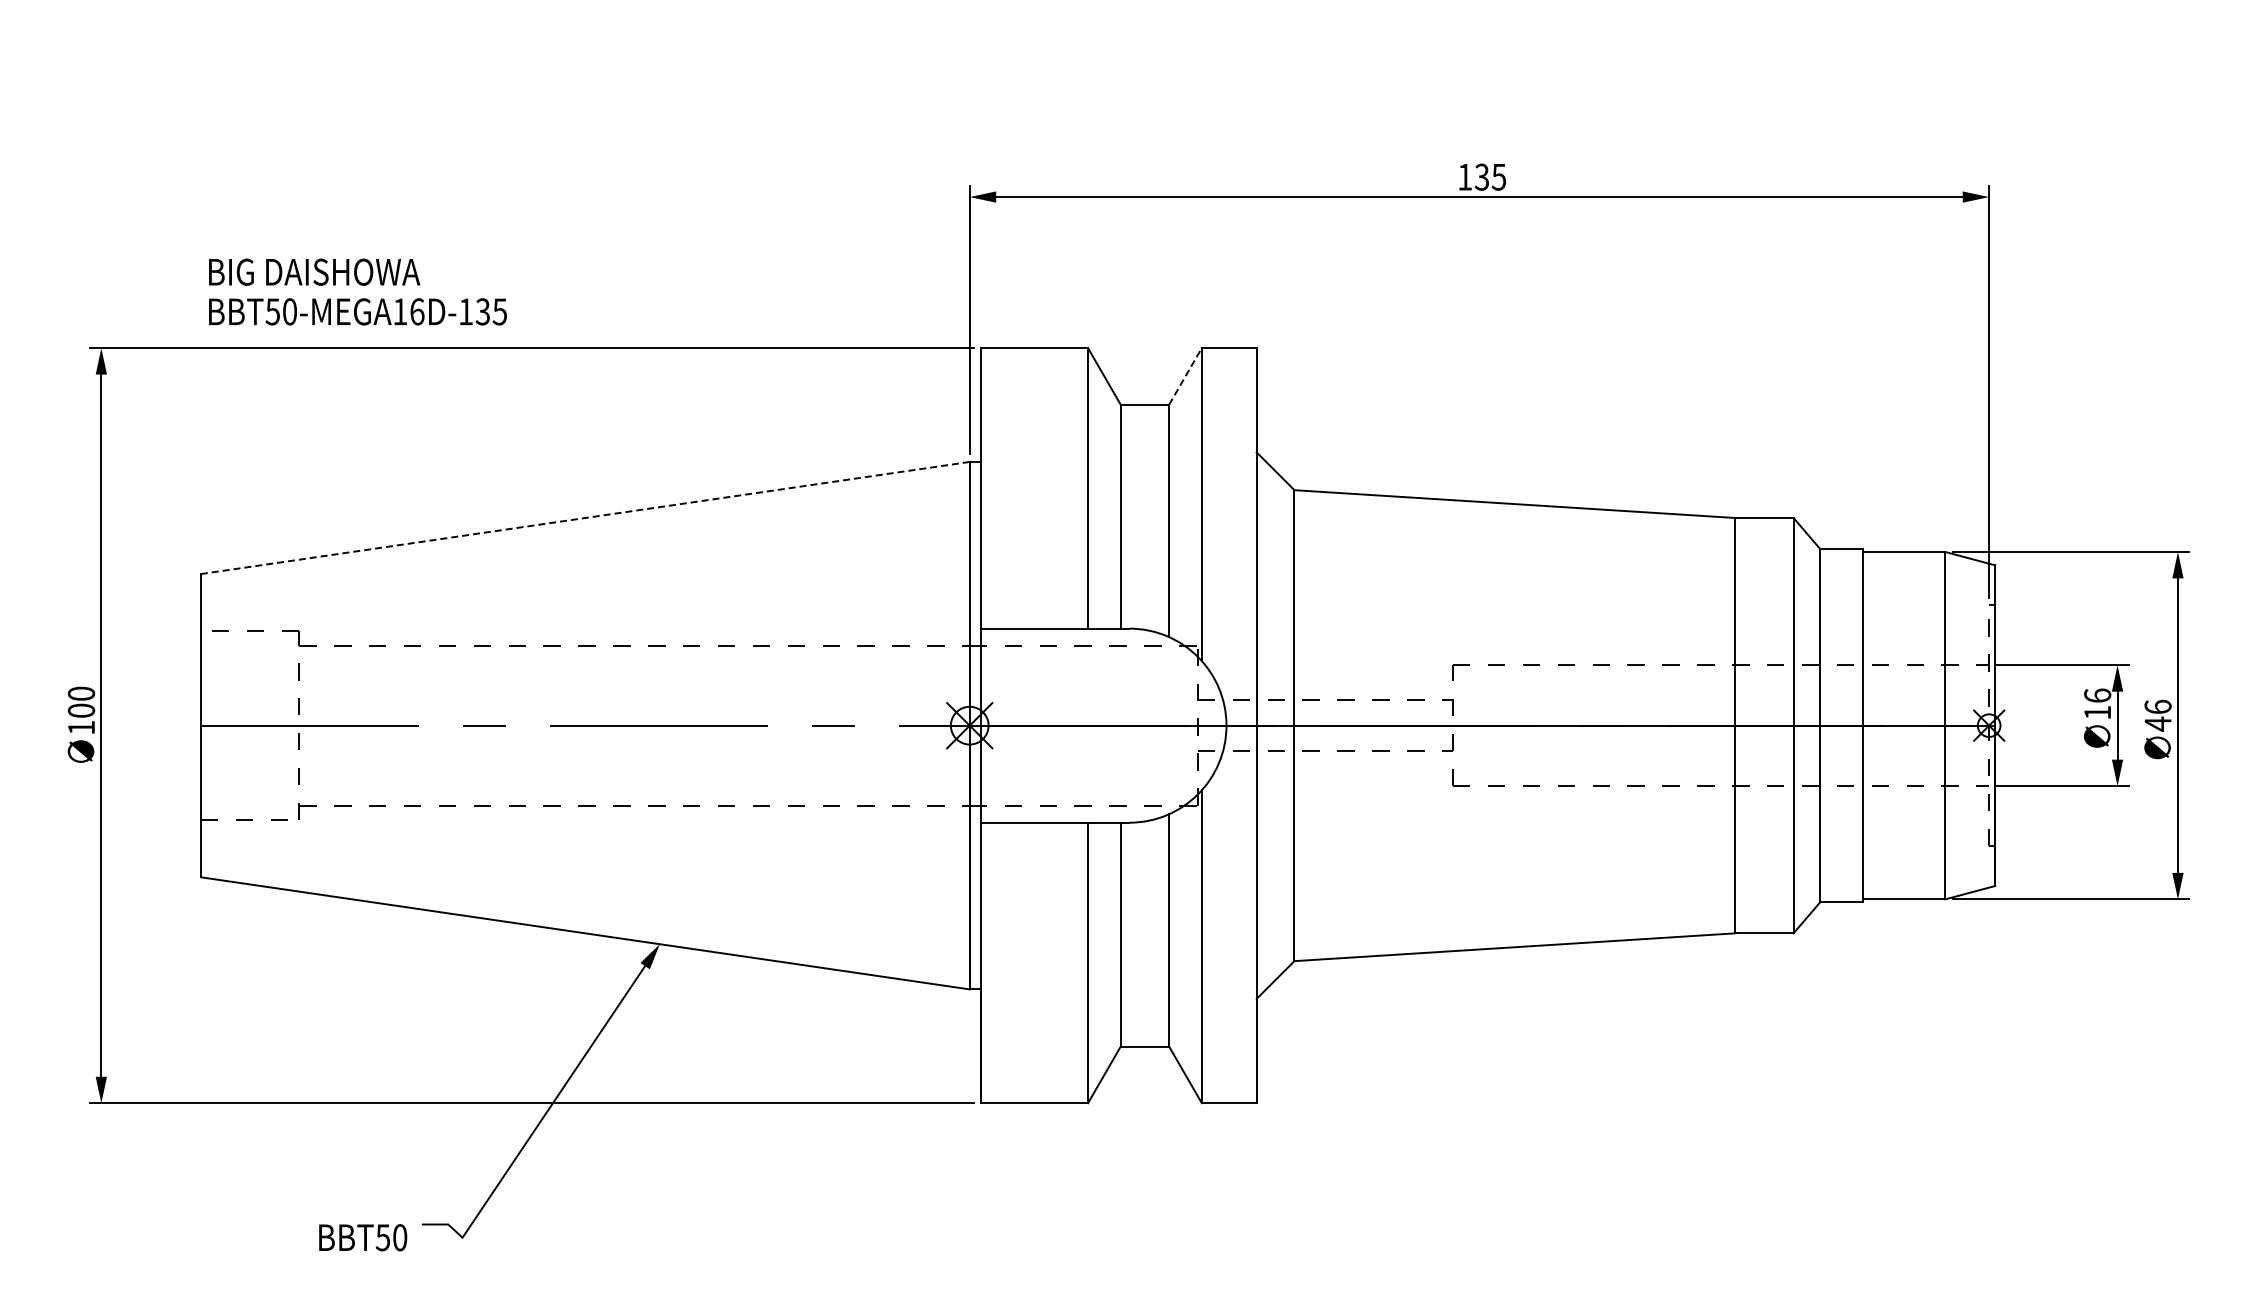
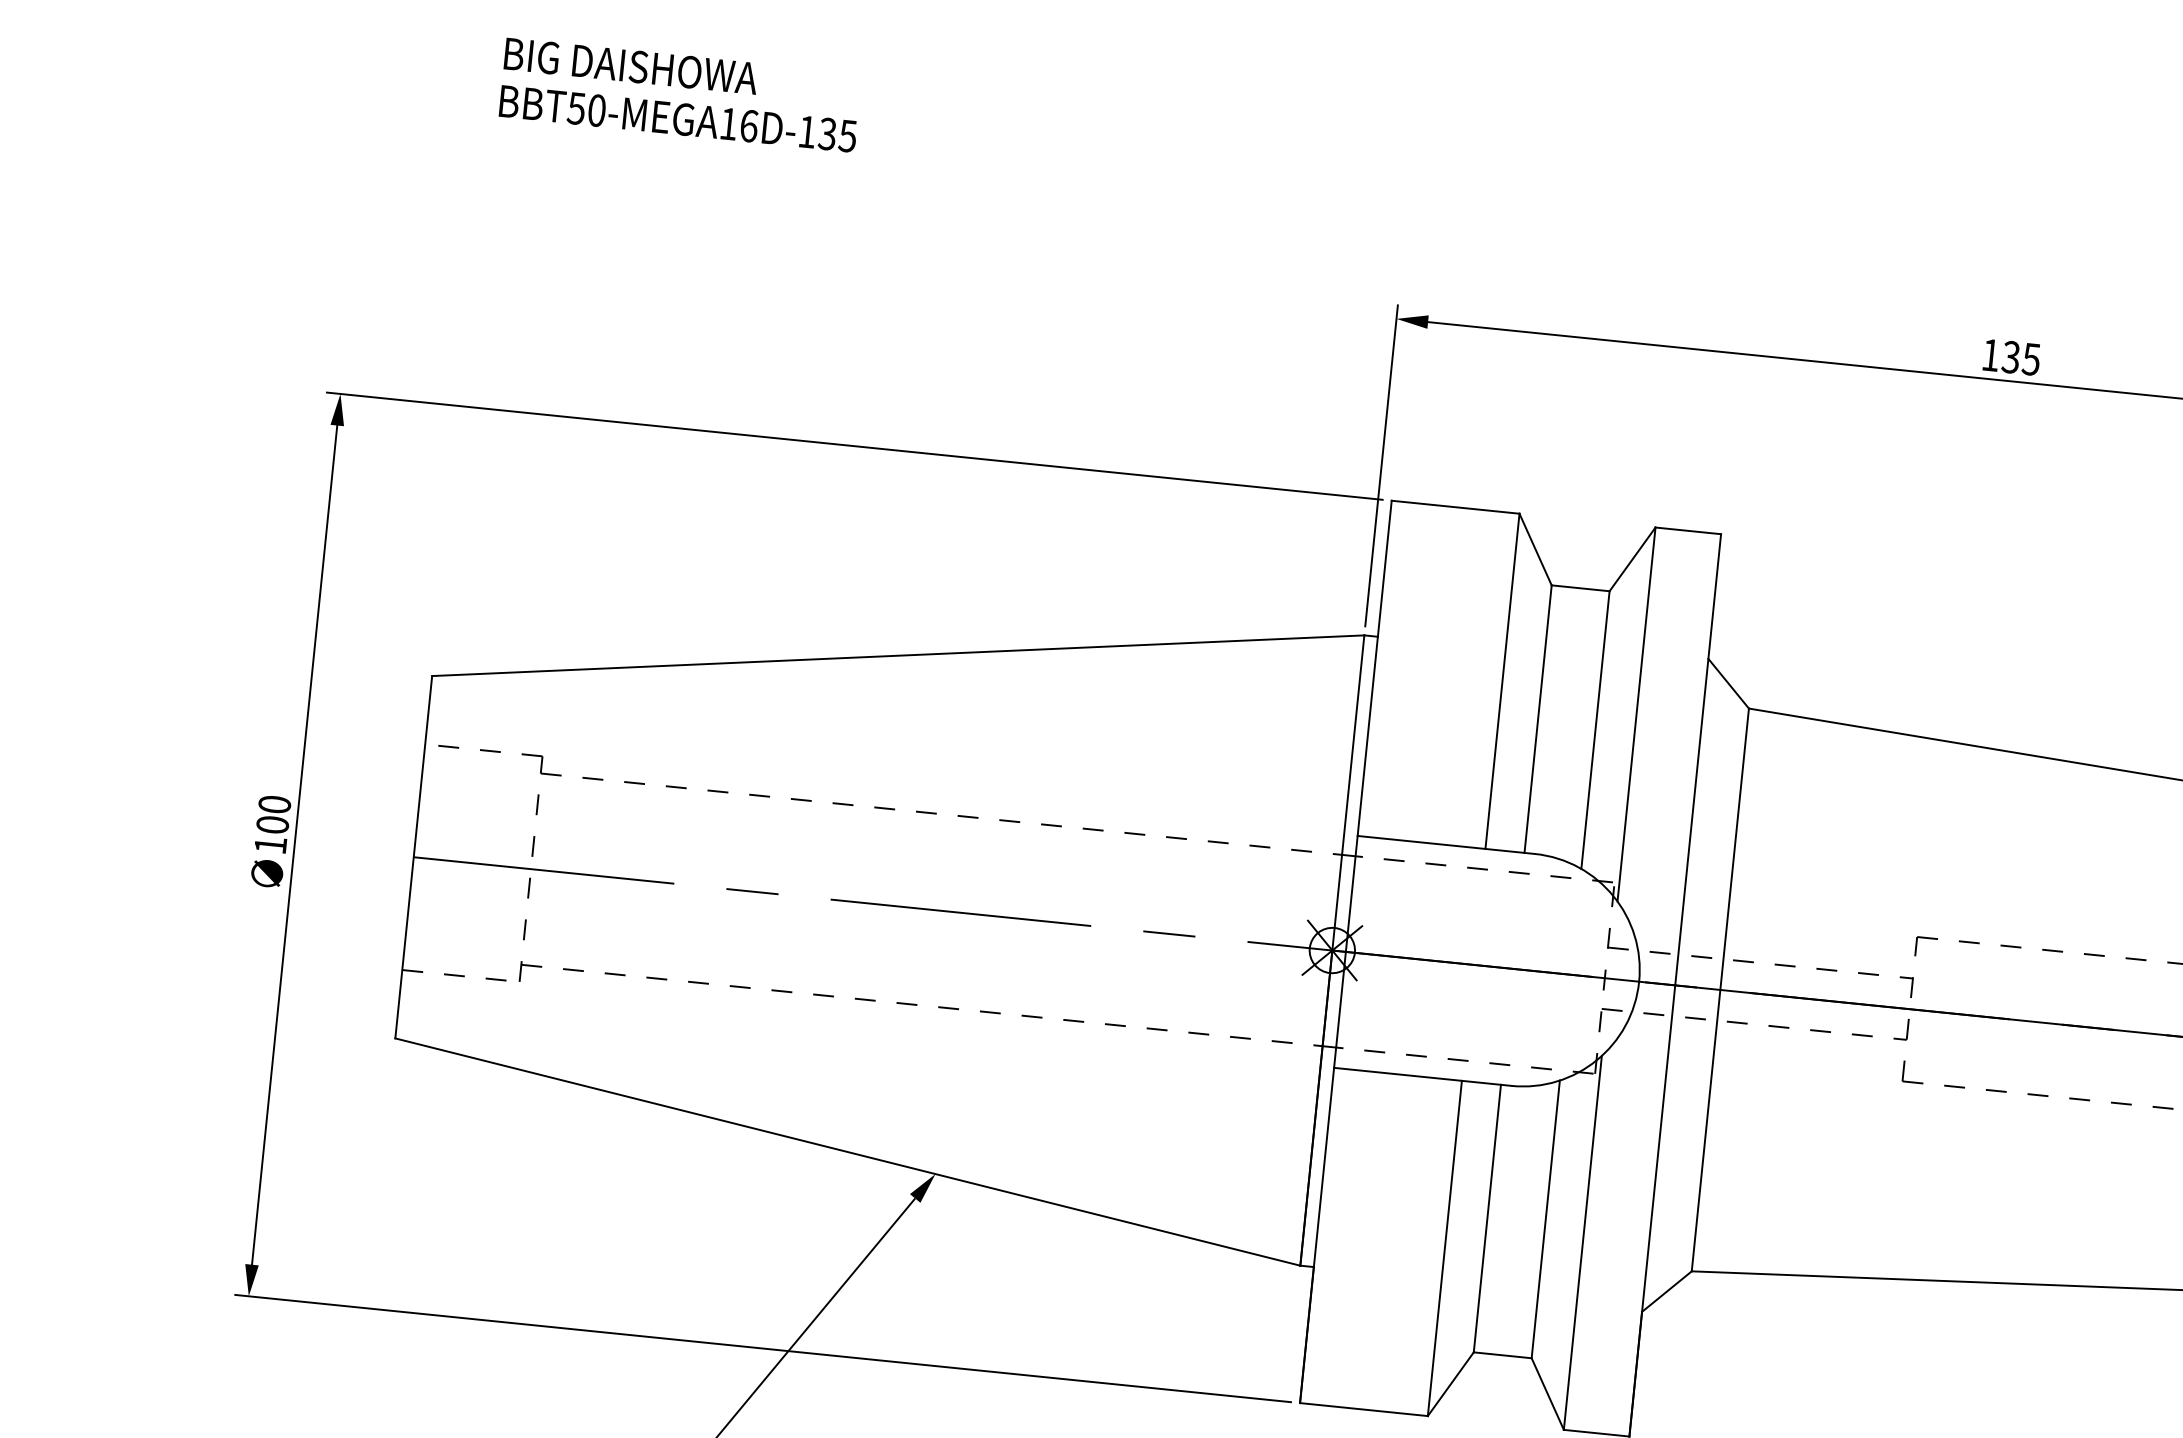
text: (357, 291) -> (680, 94), moved
line: (1185, 376) -> (1632, 559), dashed -> solid
line: (584, 518) -> (897, 656), dashed -> solid

